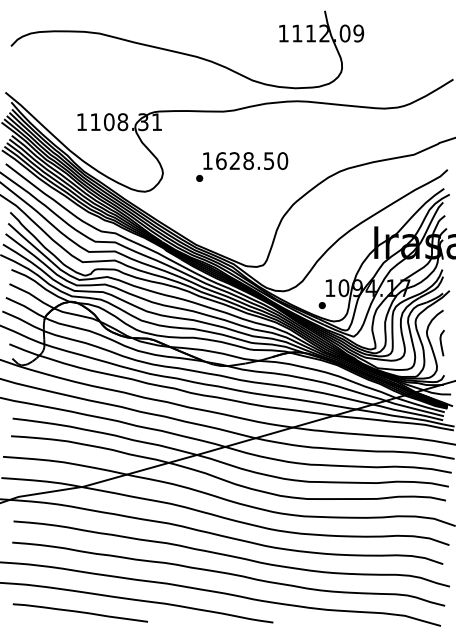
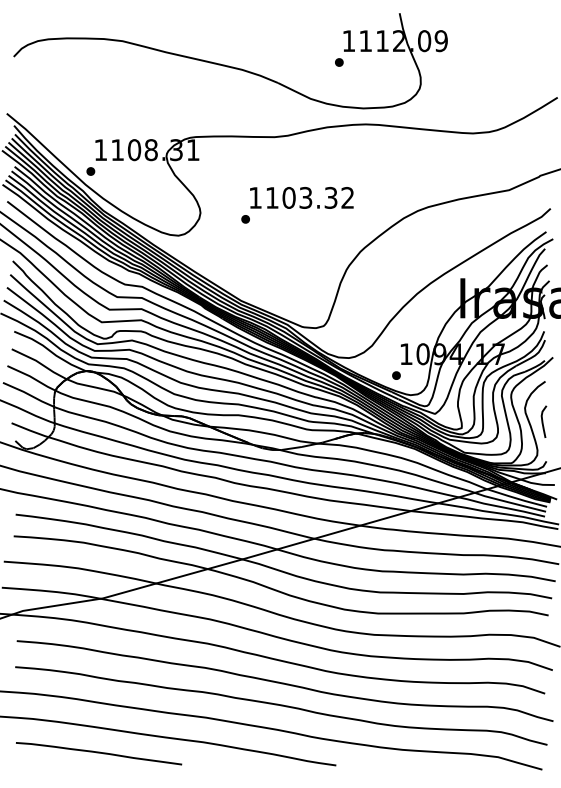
part: (275, 50) -> (339, 62), added
part: (73, 139) -> (90, 171), added
text: (251, 160) -> (309, 197), 1628.50 -> 1103.32

